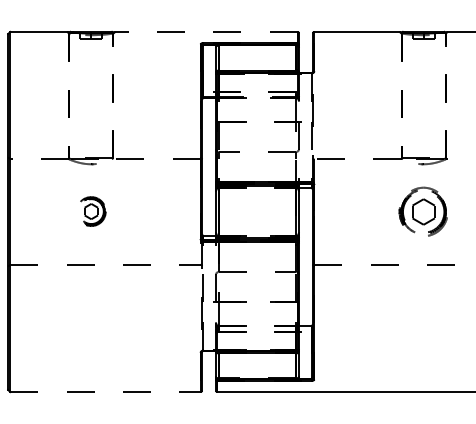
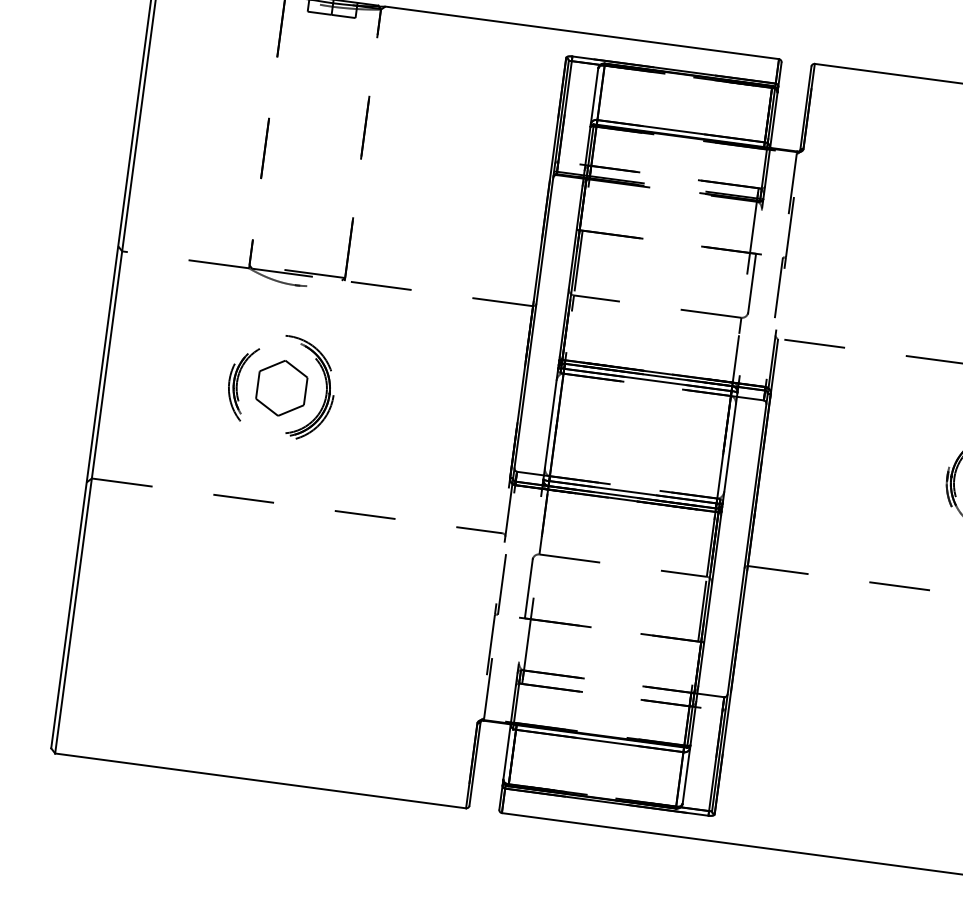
line: (205, 31) -> (580, 31), dashed -> solid
part: (91, 210) -> (282, 385), size x1.67
line: (106, 392) -> (262, 782), dashed -> solid

